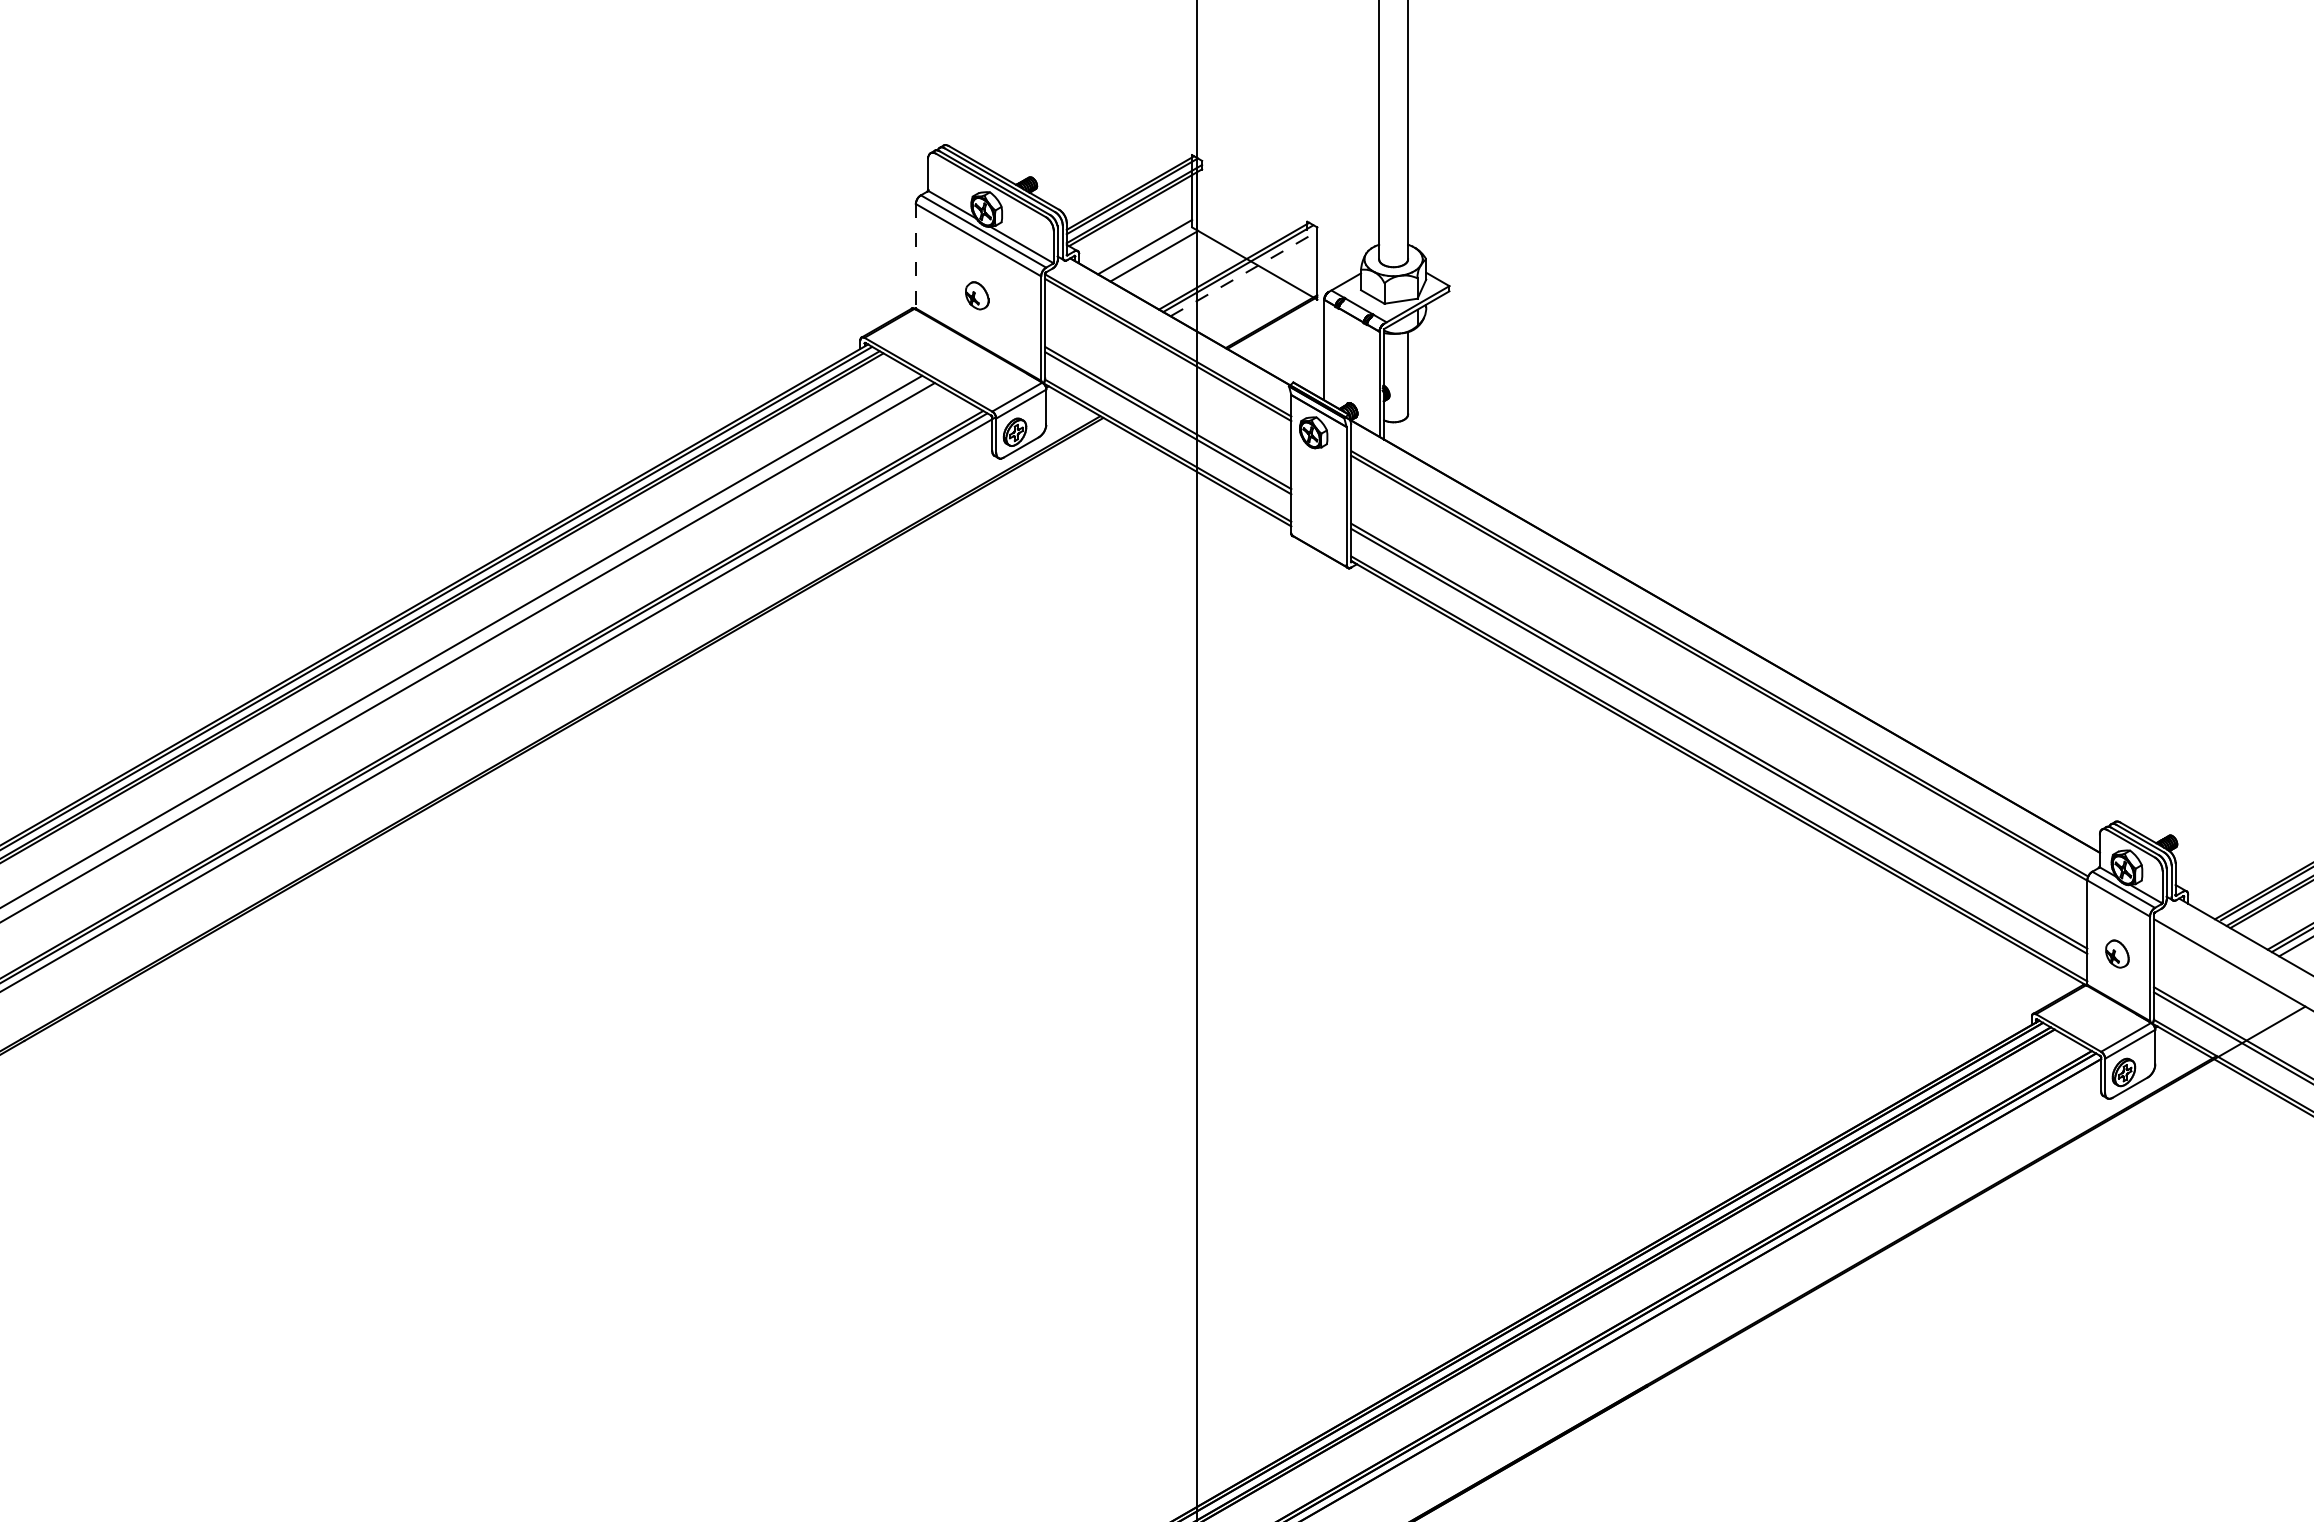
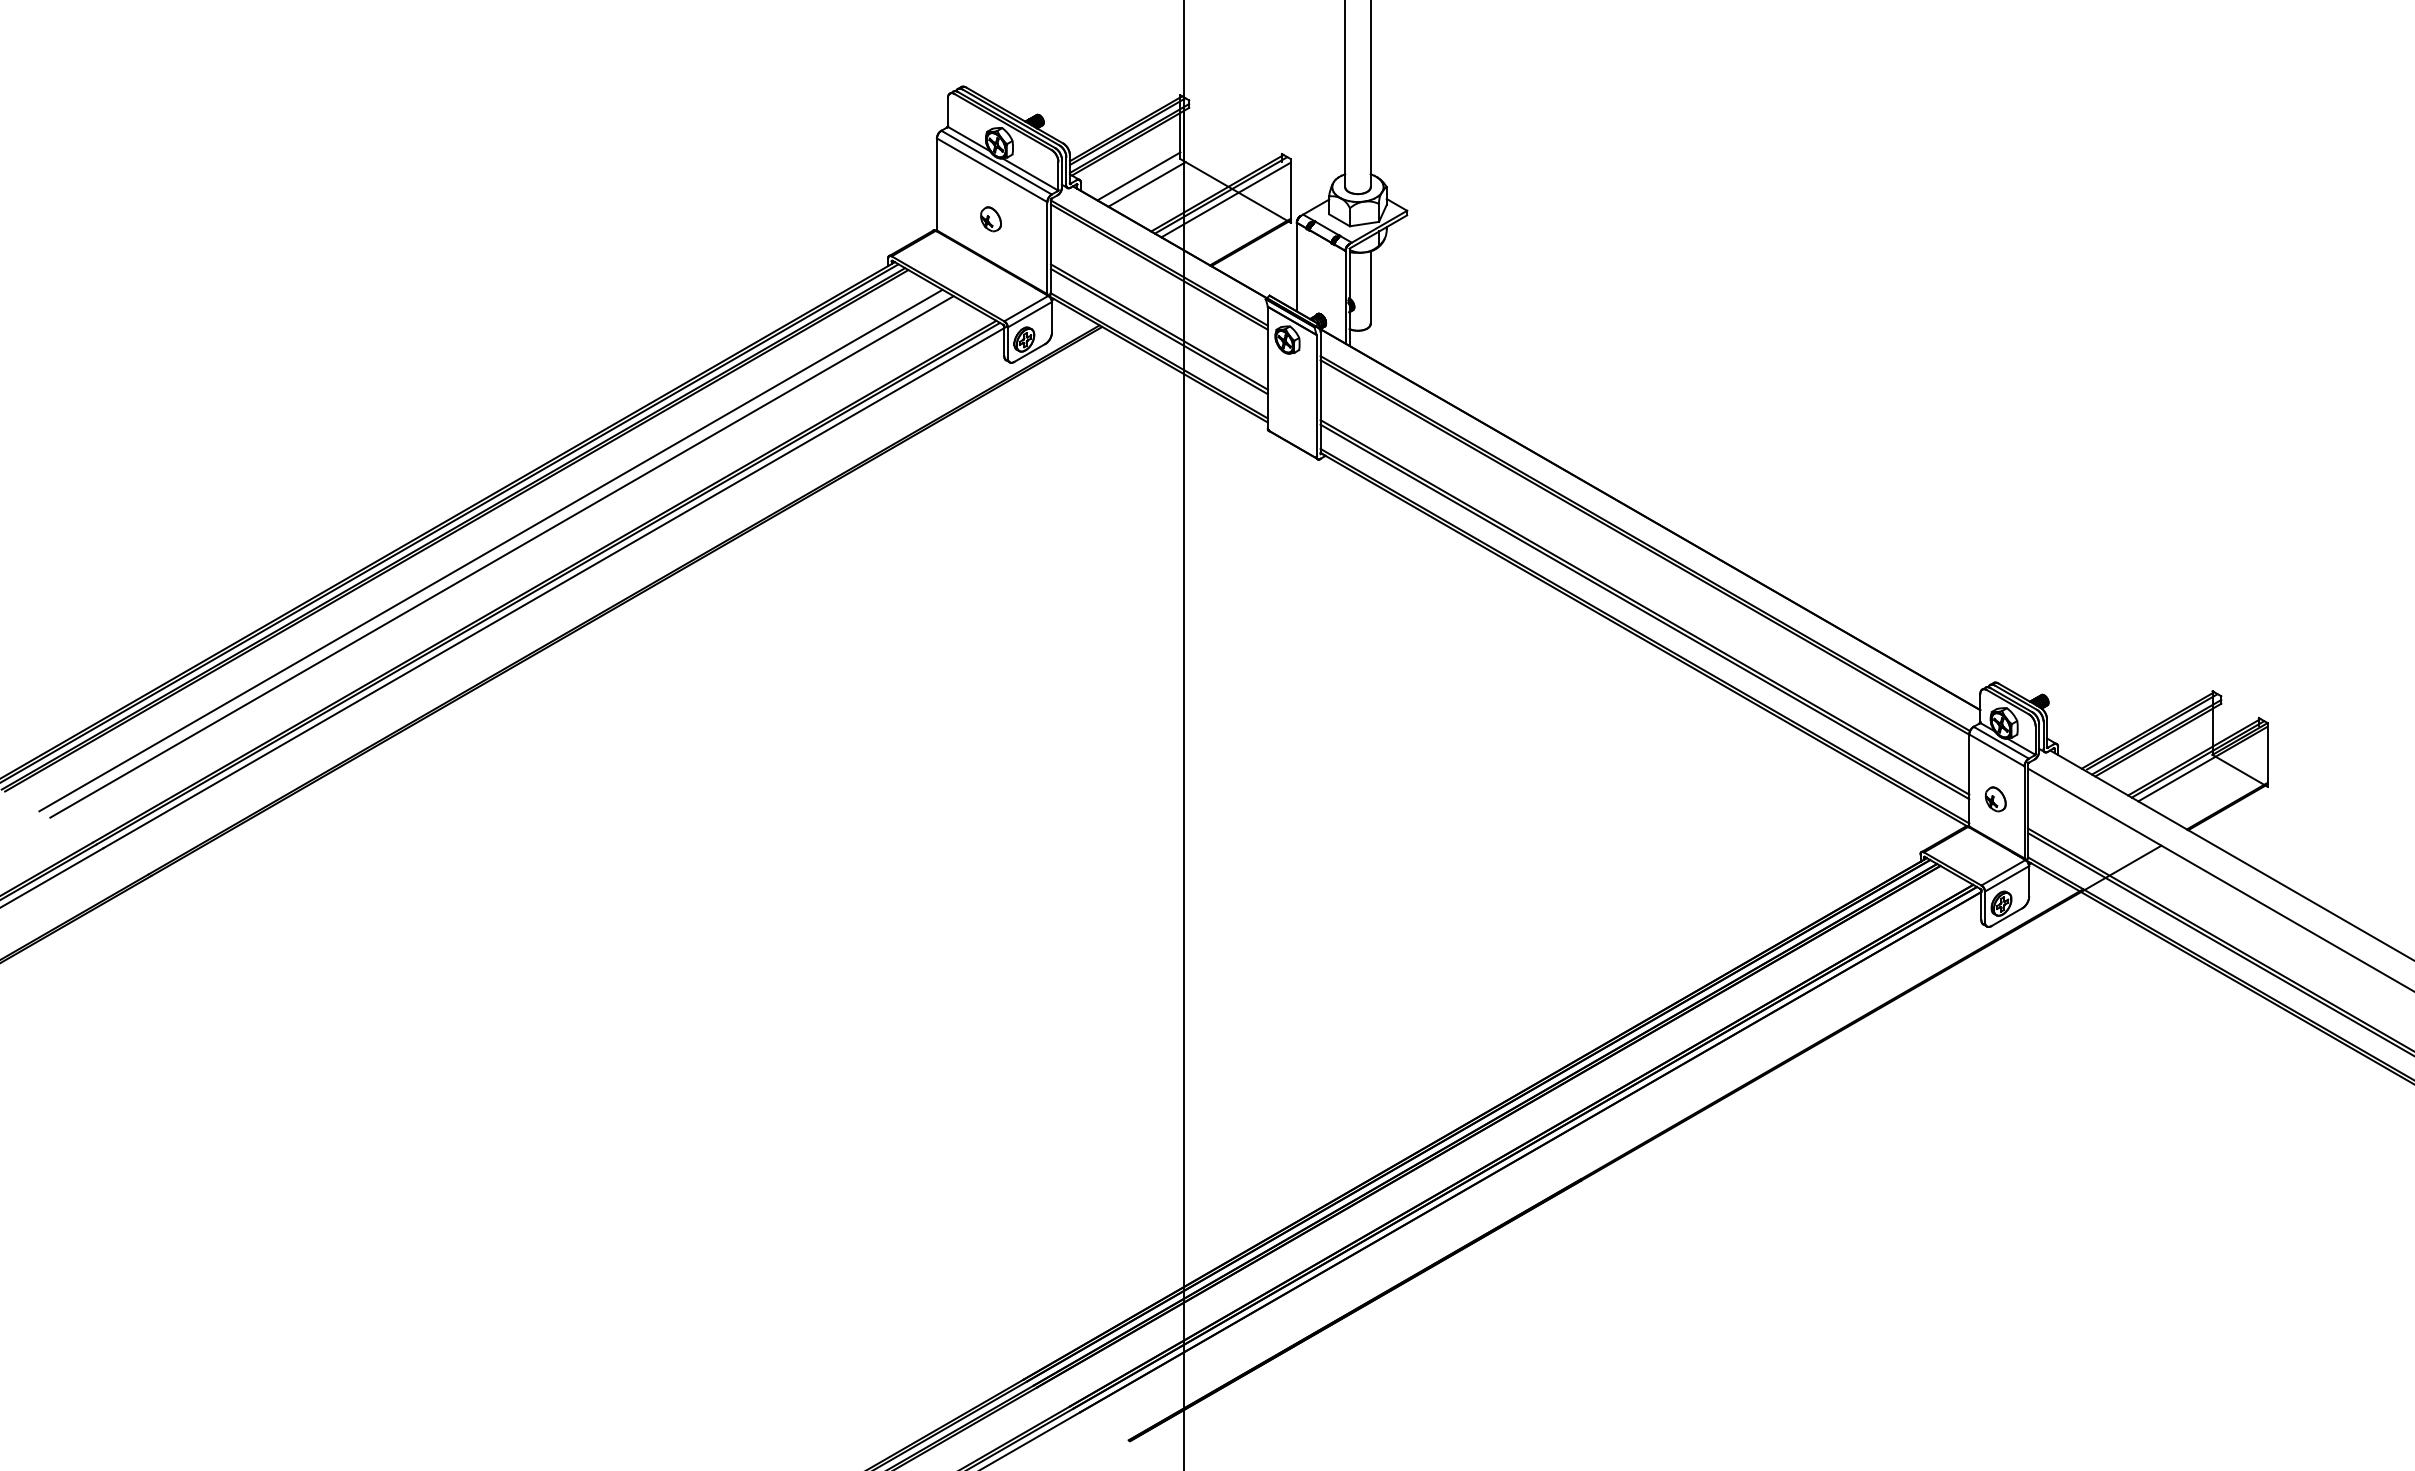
line: (915, 256) -> (936, 184), dashed -> solid
line: (1244, 274) -> (1226, 200), dashed -> solid

